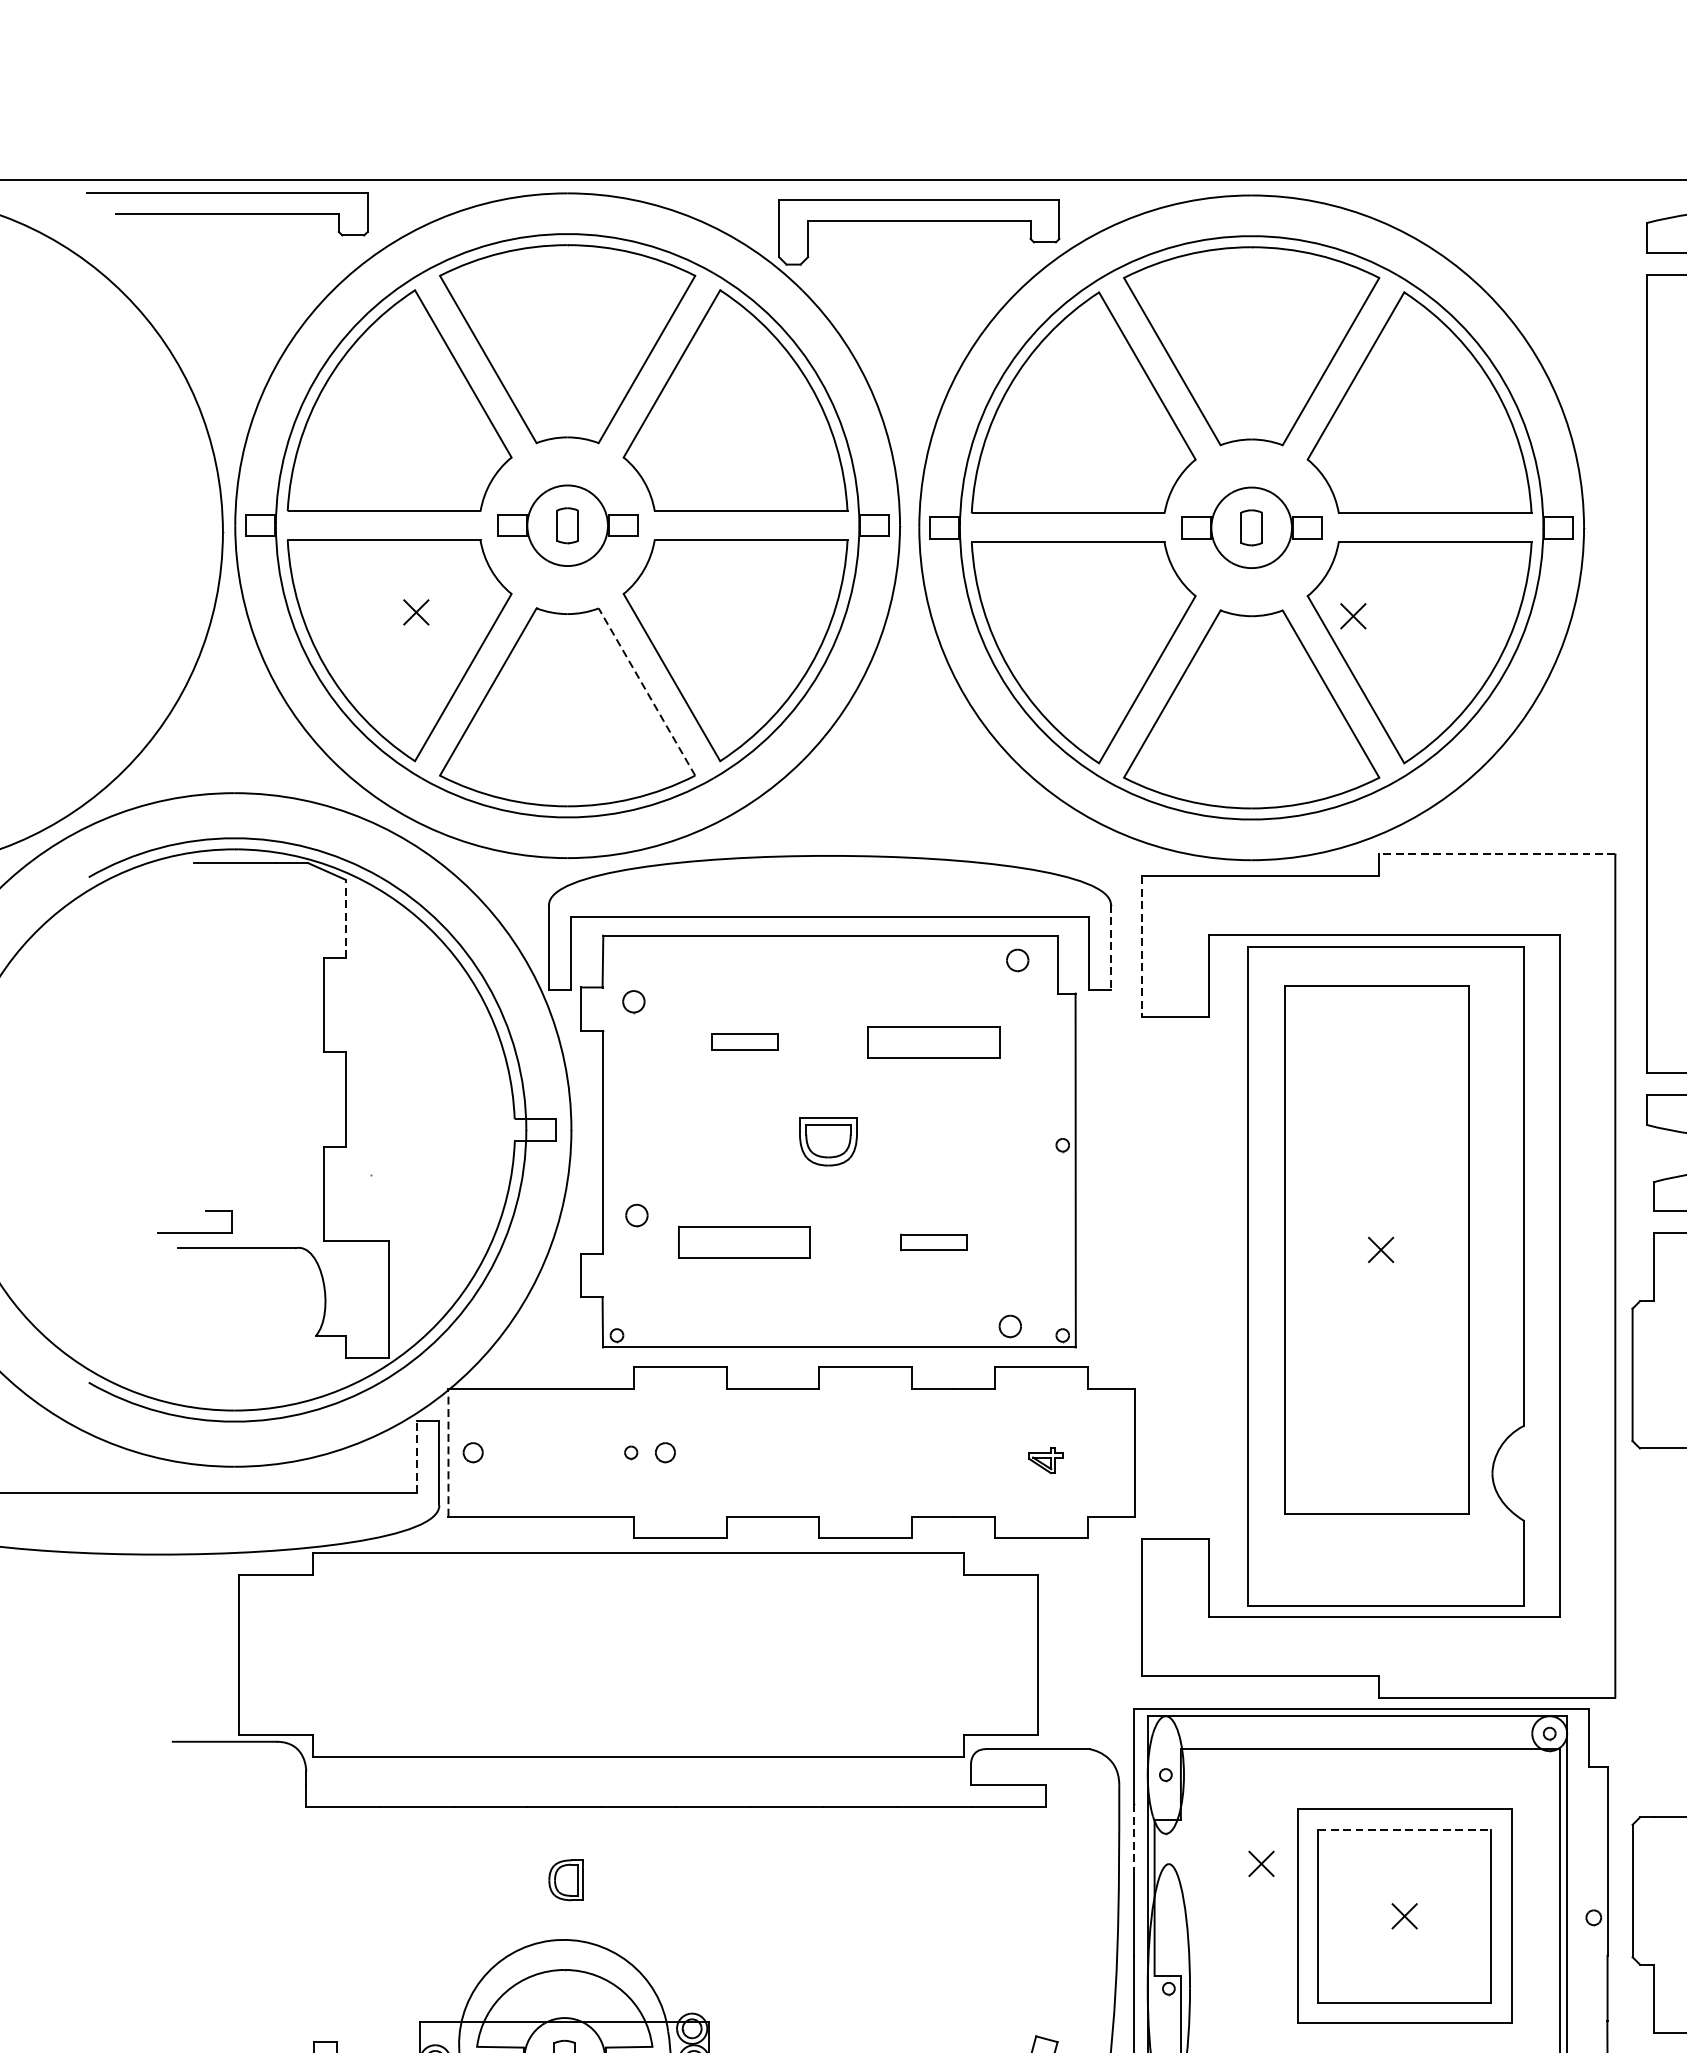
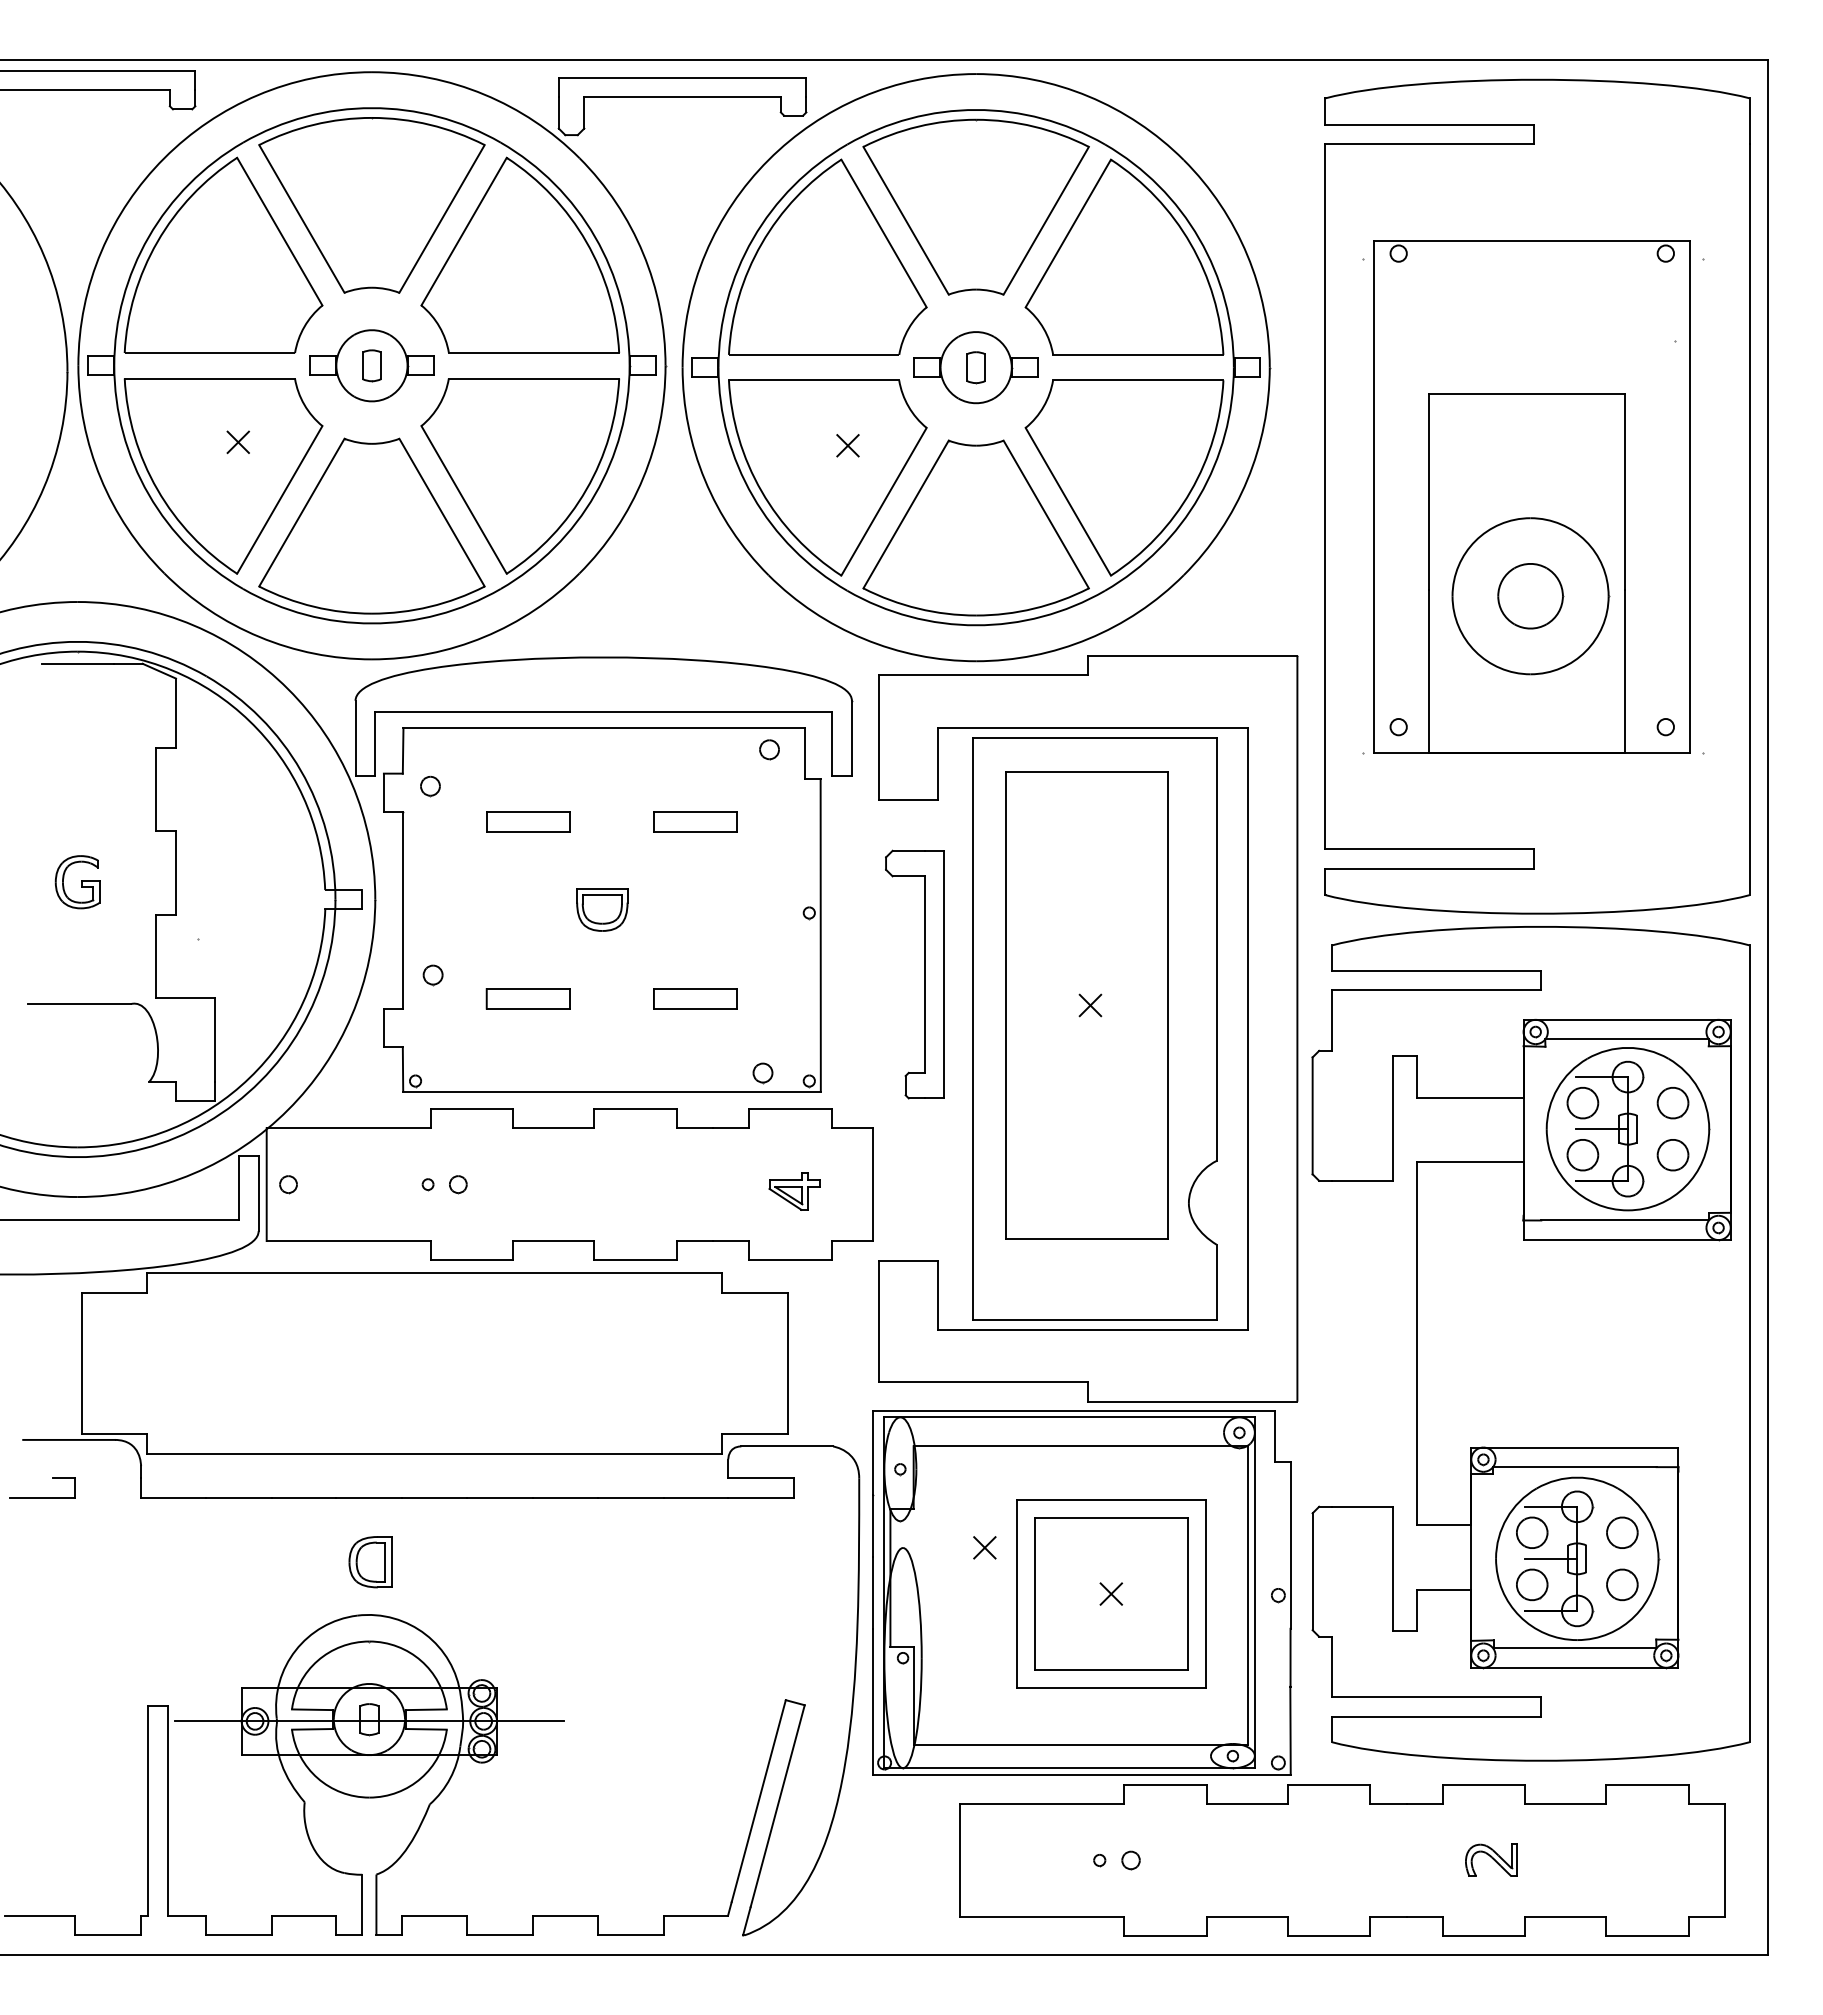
part: (1352, 615) -> (847, 445), moved
line: (646, 691) -> (441, 512), dashed -> solid
line: (1496, 853) -> (1192, 655), dashed -> solid
line: (346, 919) -> (176, 713), dashed -> solid
line: (1110, 947) -> (851, 738), dashed -> solid
line: (1142, 947) -> (879, 738), dashed -> solid
part: (744, 1041) -> (528, 821), size x1.43
part: (933, 1041) -> (695, 821), size x0.71
part: (234, 1110) -> (77, 882), added
part: (1193, 1214) -> (924, 974), added
part: (194, 1232) -> (42, 1497), moved
part: (743, 1242) -> (527, 998), size x0.71
part: (933, 1242) -> (695, 998), size x1.43
line: (448, 1452) -> (266, 1184), dashed -> solid
line: (417, 1457) -> (239, 1188), dashed -> solid
part: (1045, 1460) -> (794, 1191), size x1.67
line: (1404, 1829) -> (1111, 1517), dashed -> solid
line: (1134, 1839) -> (872, 1526), dashed -> solid
part: (565, 1880) -> (370, 1562), size x1.43

